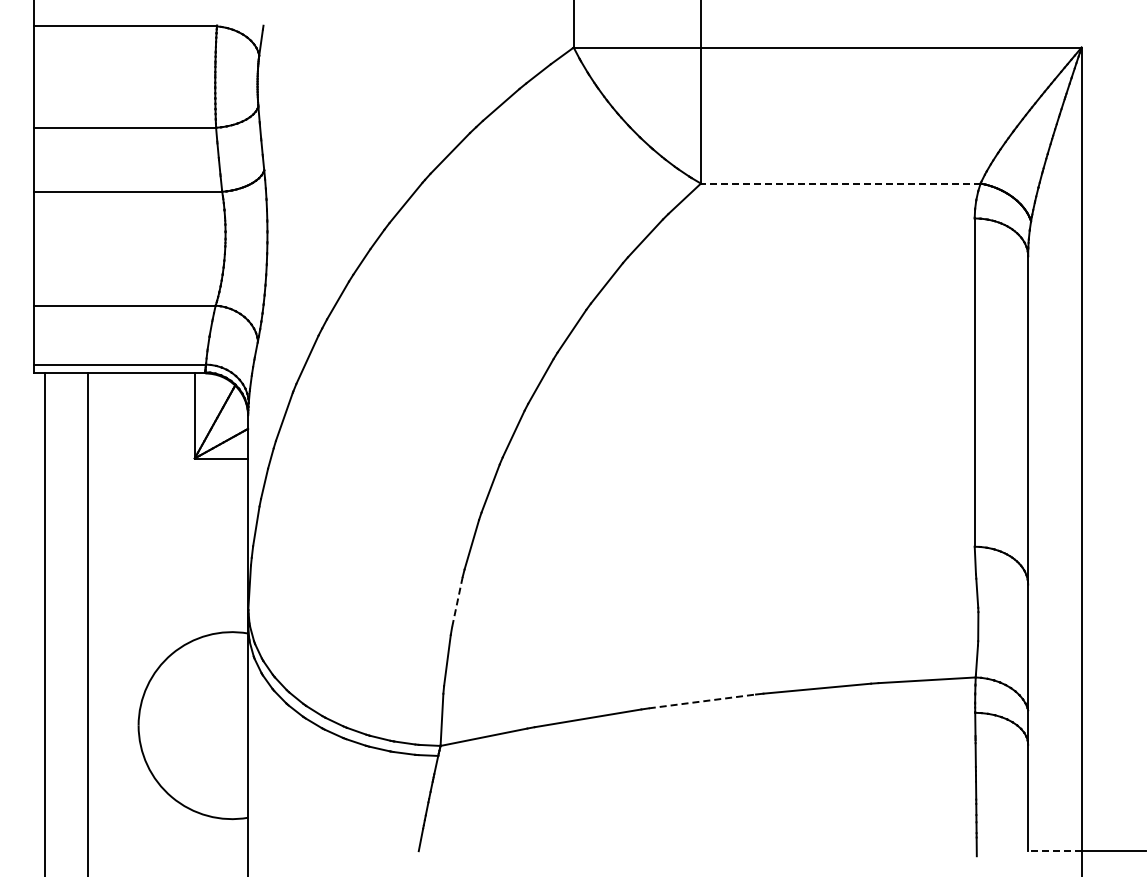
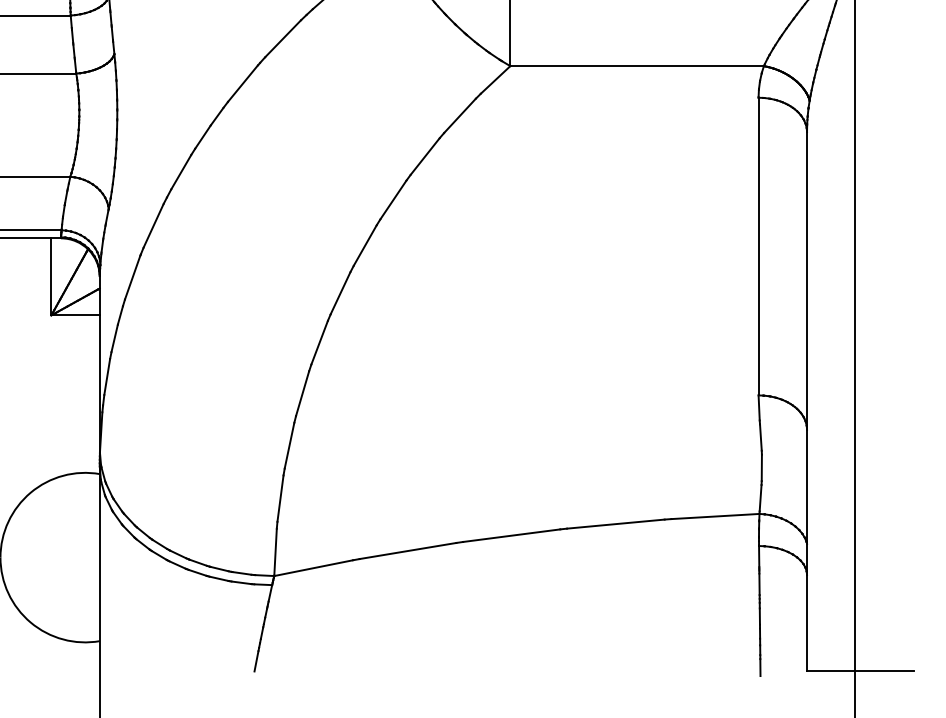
line: (840, 183) -> (636, 66), dashed -> solid
line: (457, 602) -> (289, 445), dashed -> solid
line: (702, 701) -> (511, 535), dashed -> solid
line: (1054, 850) -> (830, 670), dashed -> solid

